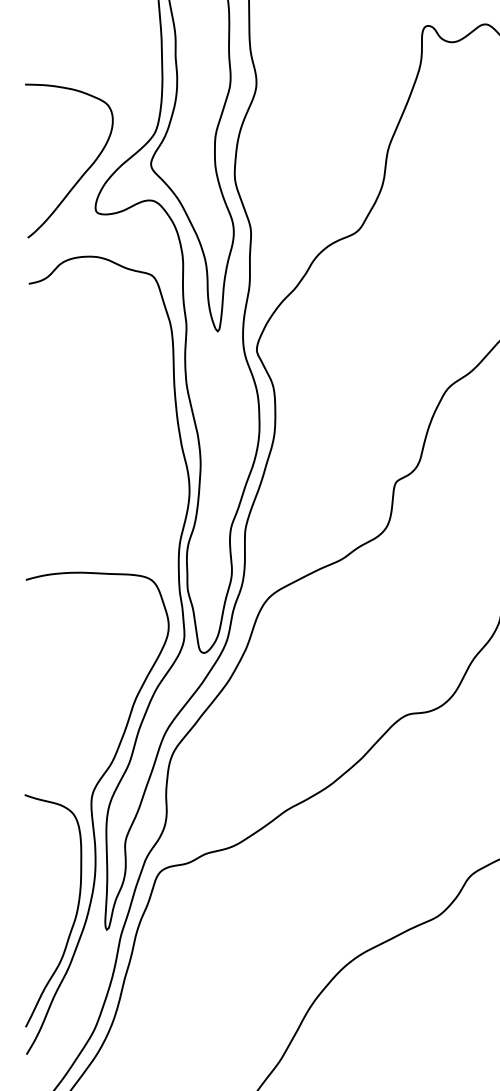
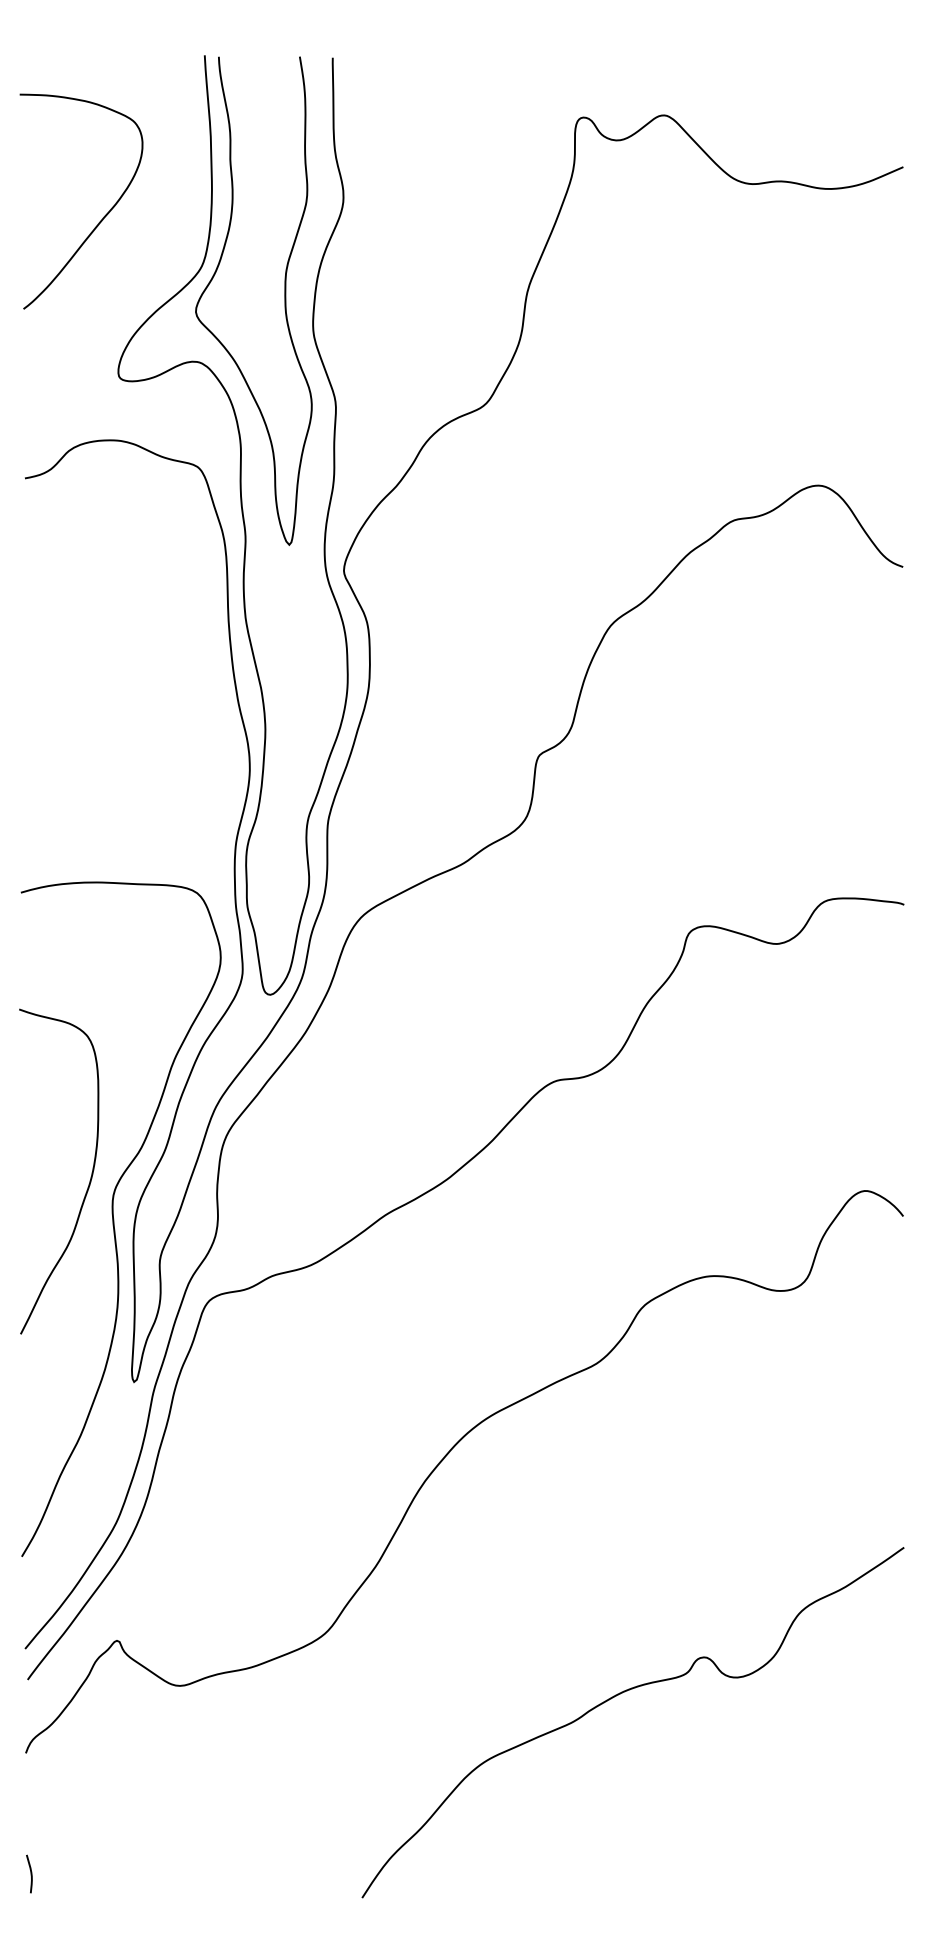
curve: (84, 171) -> (103, 216), moved
curve: (74, 917) -> (89, 1180), moved

